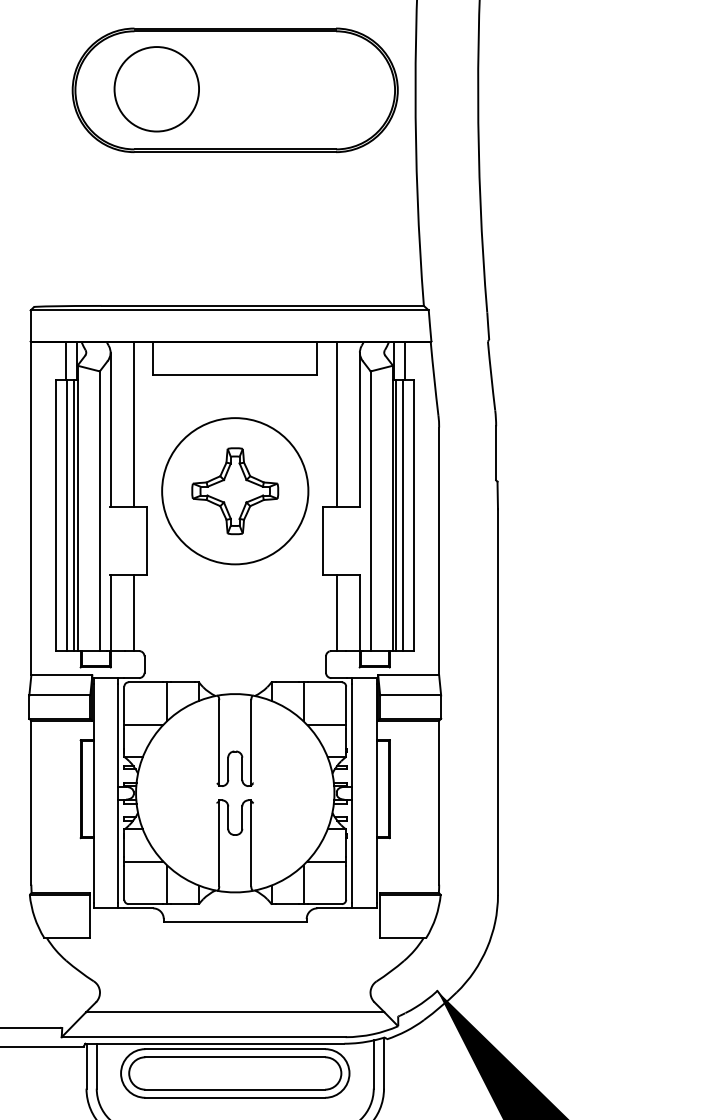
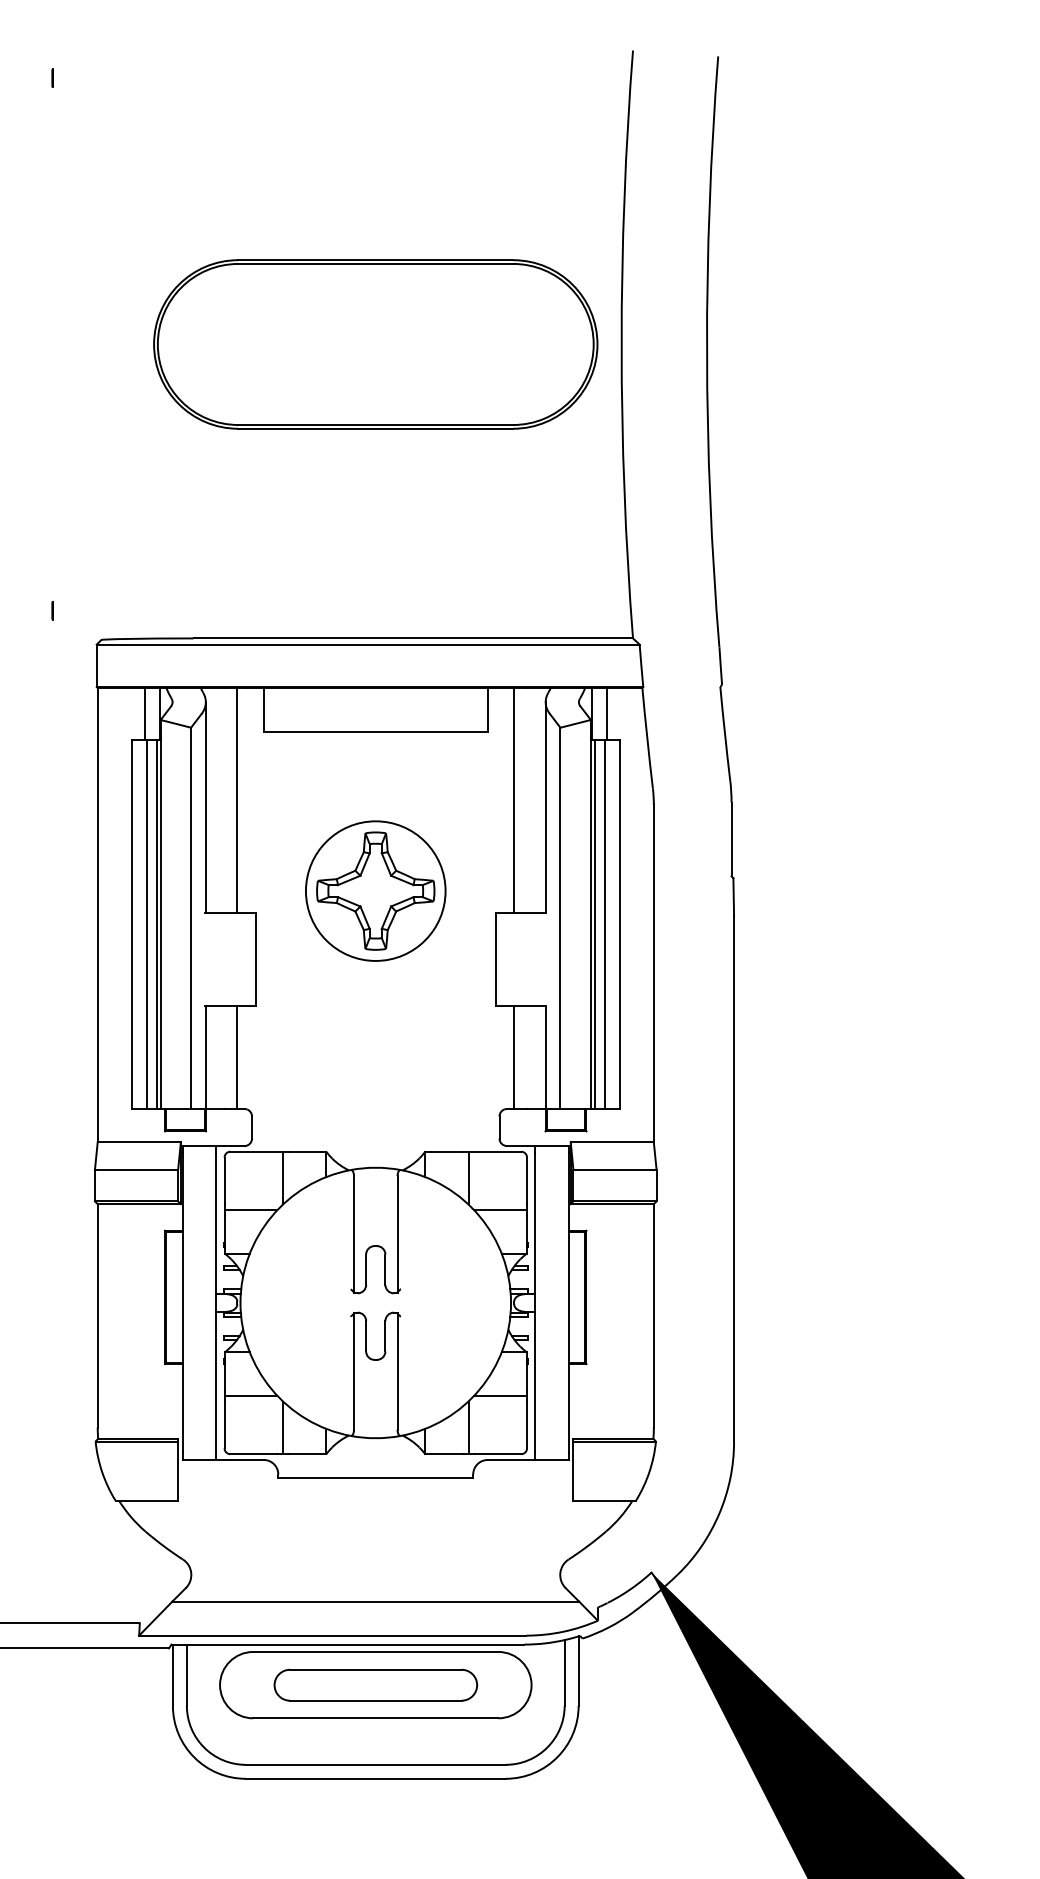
circle: (156, 88) -> (268, 342), removed
circle: (235, 490) -> (375, 890), size x0.7
part: (235, 1073) -> (375, 1685), size x0.7

